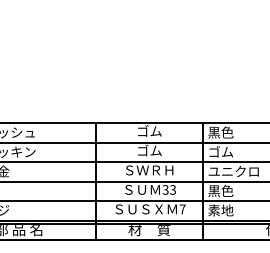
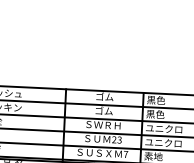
text: (220, 151) -> (155, 113), ゴム -> 黒色
text: (165, 189) -> (114, 139), 33 -> 23
text: (233, 190) -> (163, 142), 黒色 -> ユニクロ

